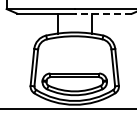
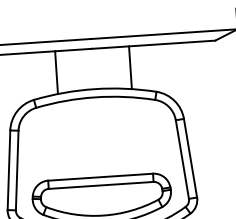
line: (103, 13) -> (153, 44), dashed -> solid

